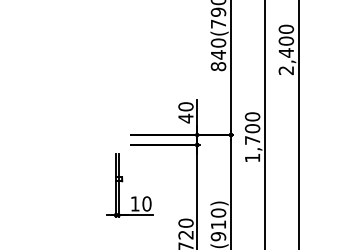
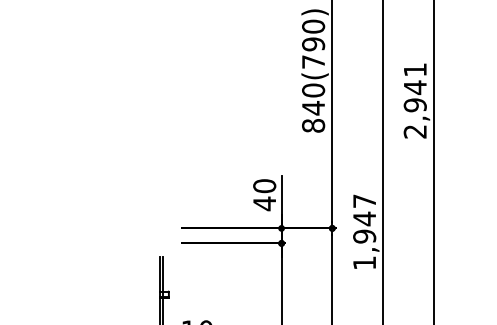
text: (286, 40) -> (415, 86), 2,400 -> 2,941
text: (252, 128) -> (364, 218), 1,700 -> 1,947

